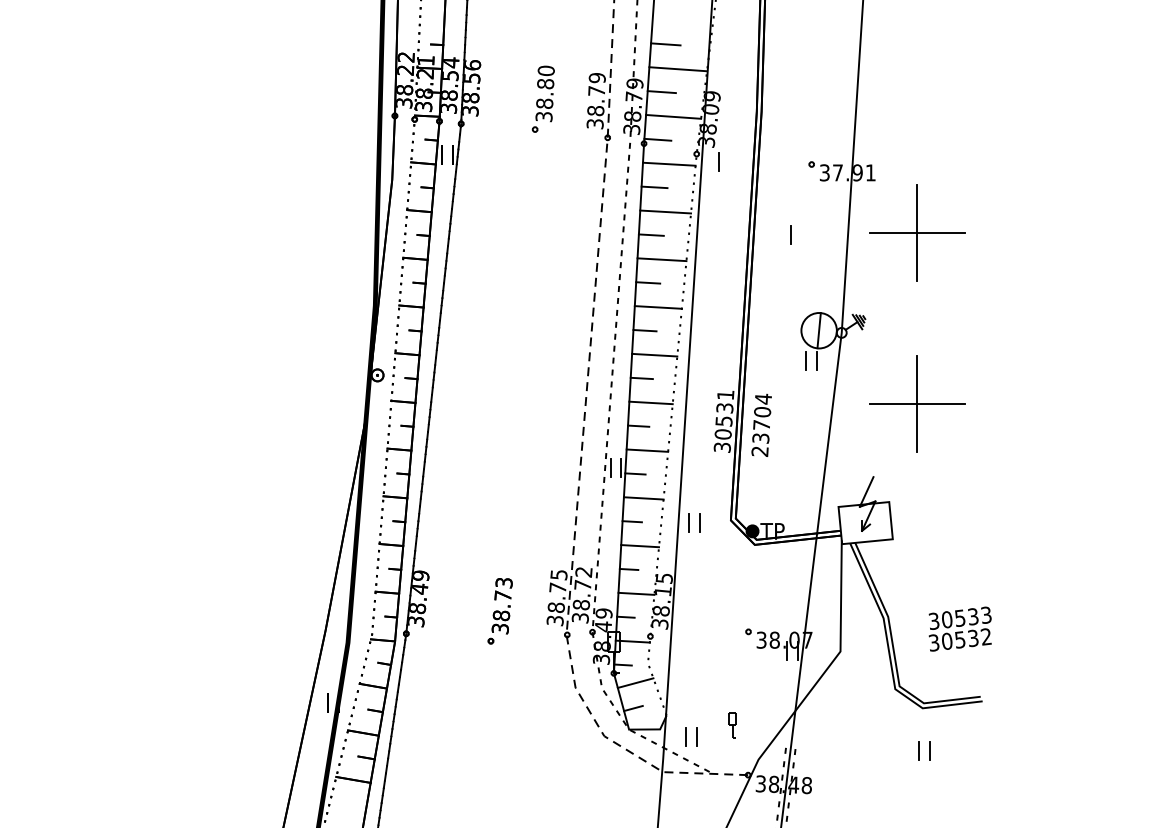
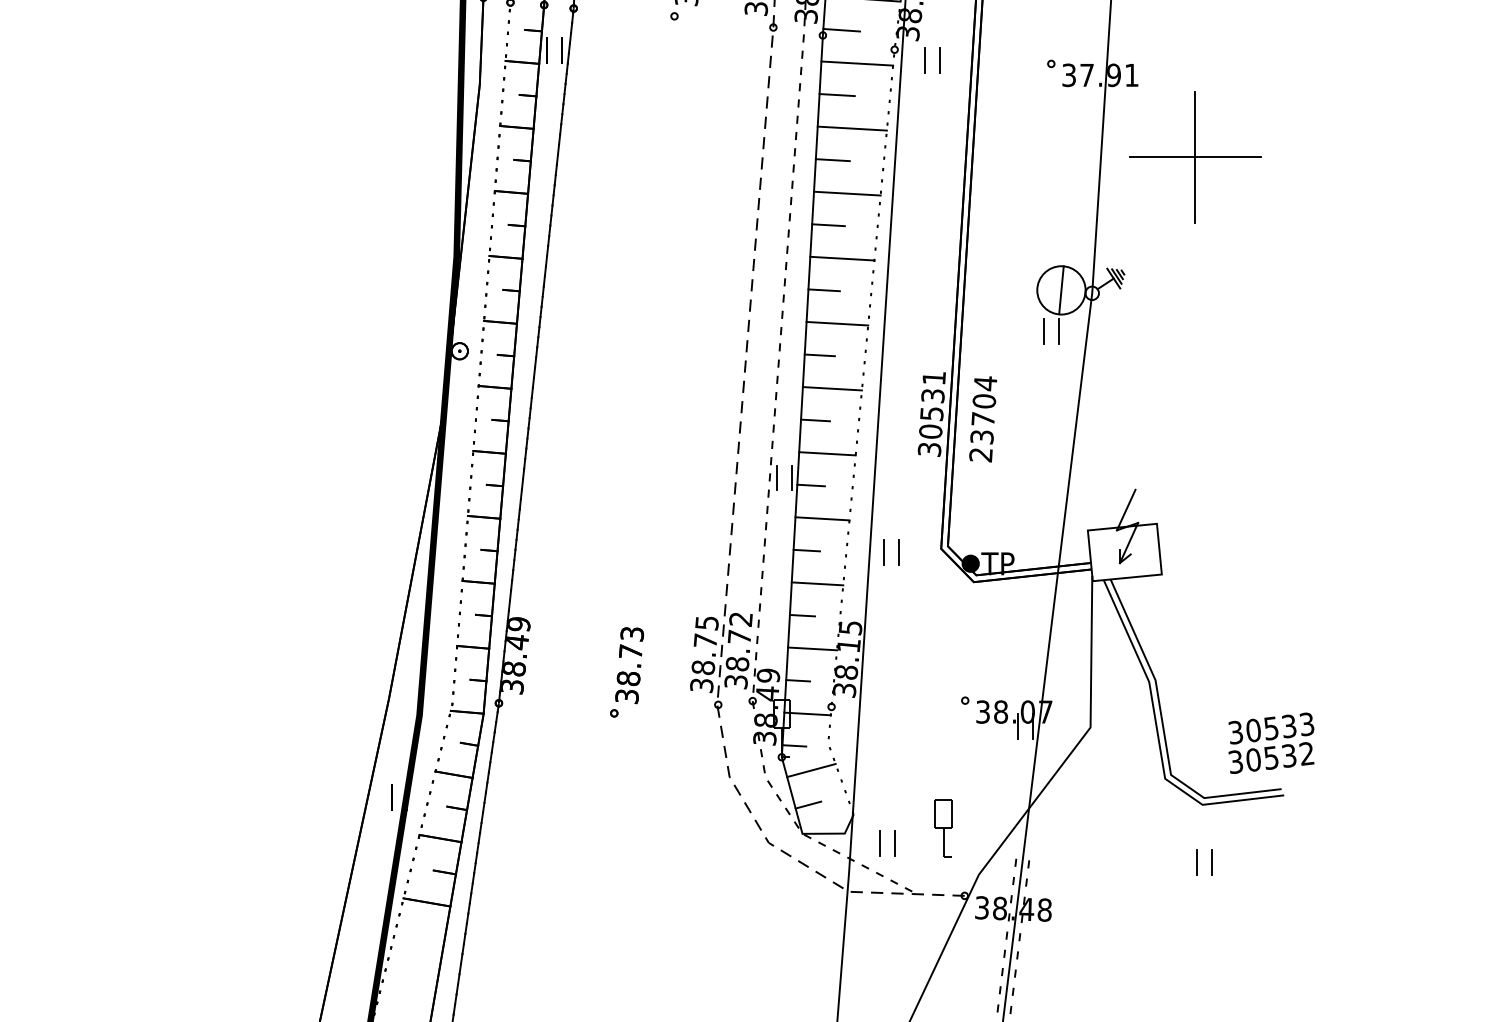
line: (790, 234) -> (939, 59), moved
part: (917, 403) -> (1195, 389), removed
text: (959, 628) -> (1270, 742), moved
part: (732, 725) -> (943, 828), size x1.67

